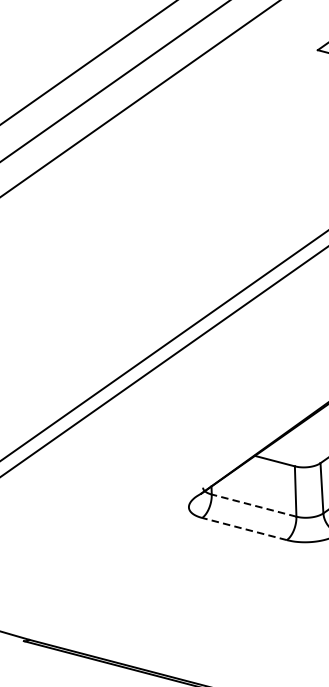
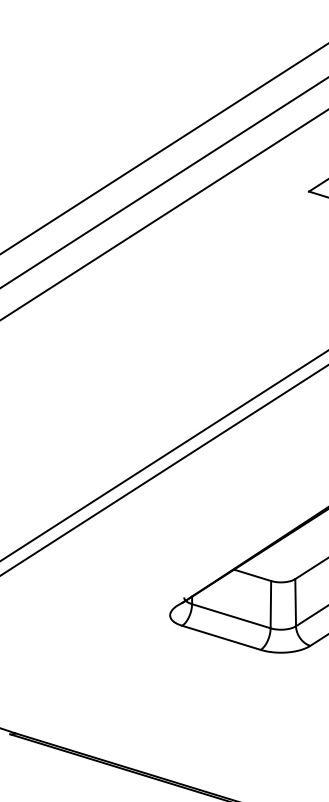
line: (253, 505) -> (230, 616), dashed -> solid
line: (244, 528) -> (221, 637), dashed -> solid

